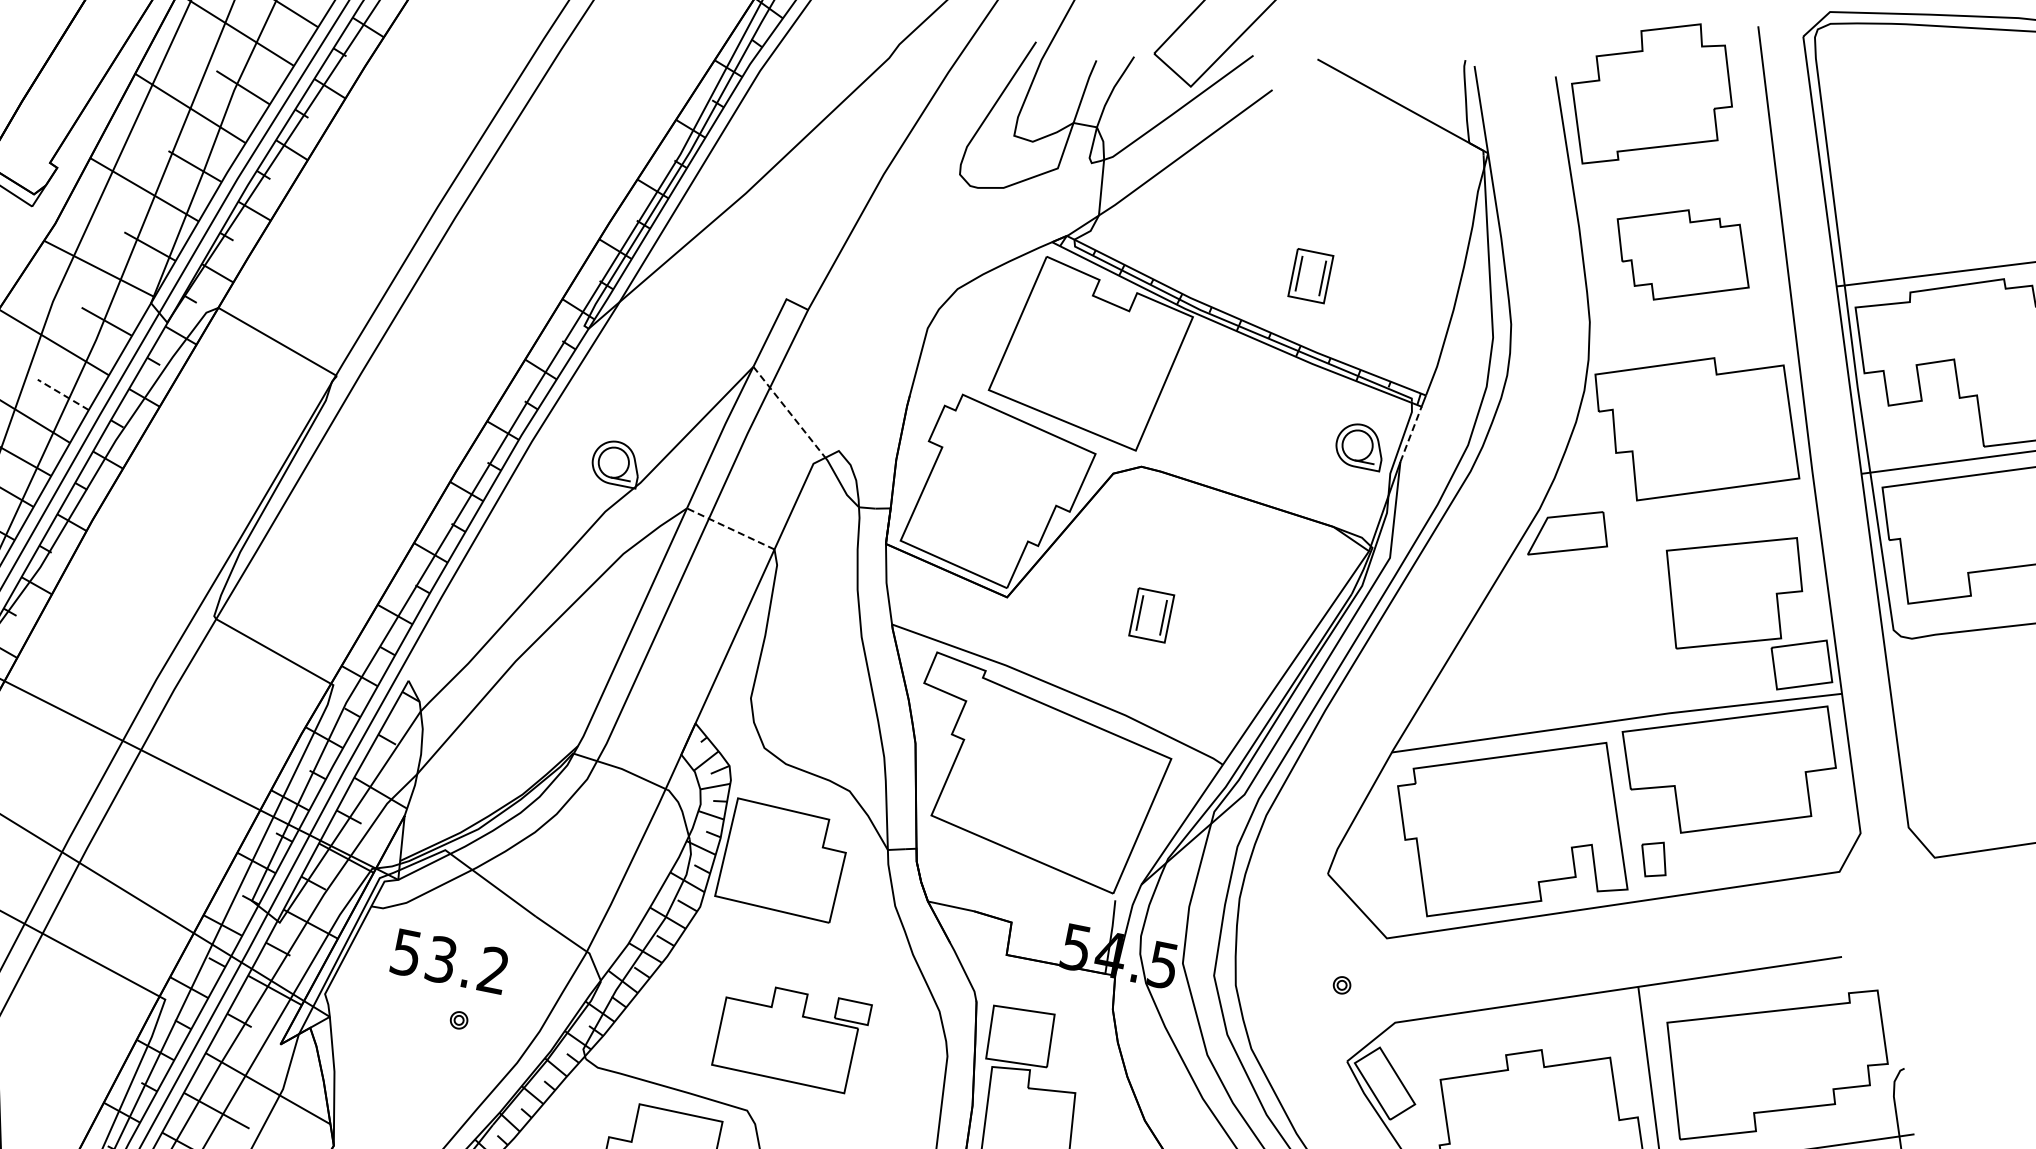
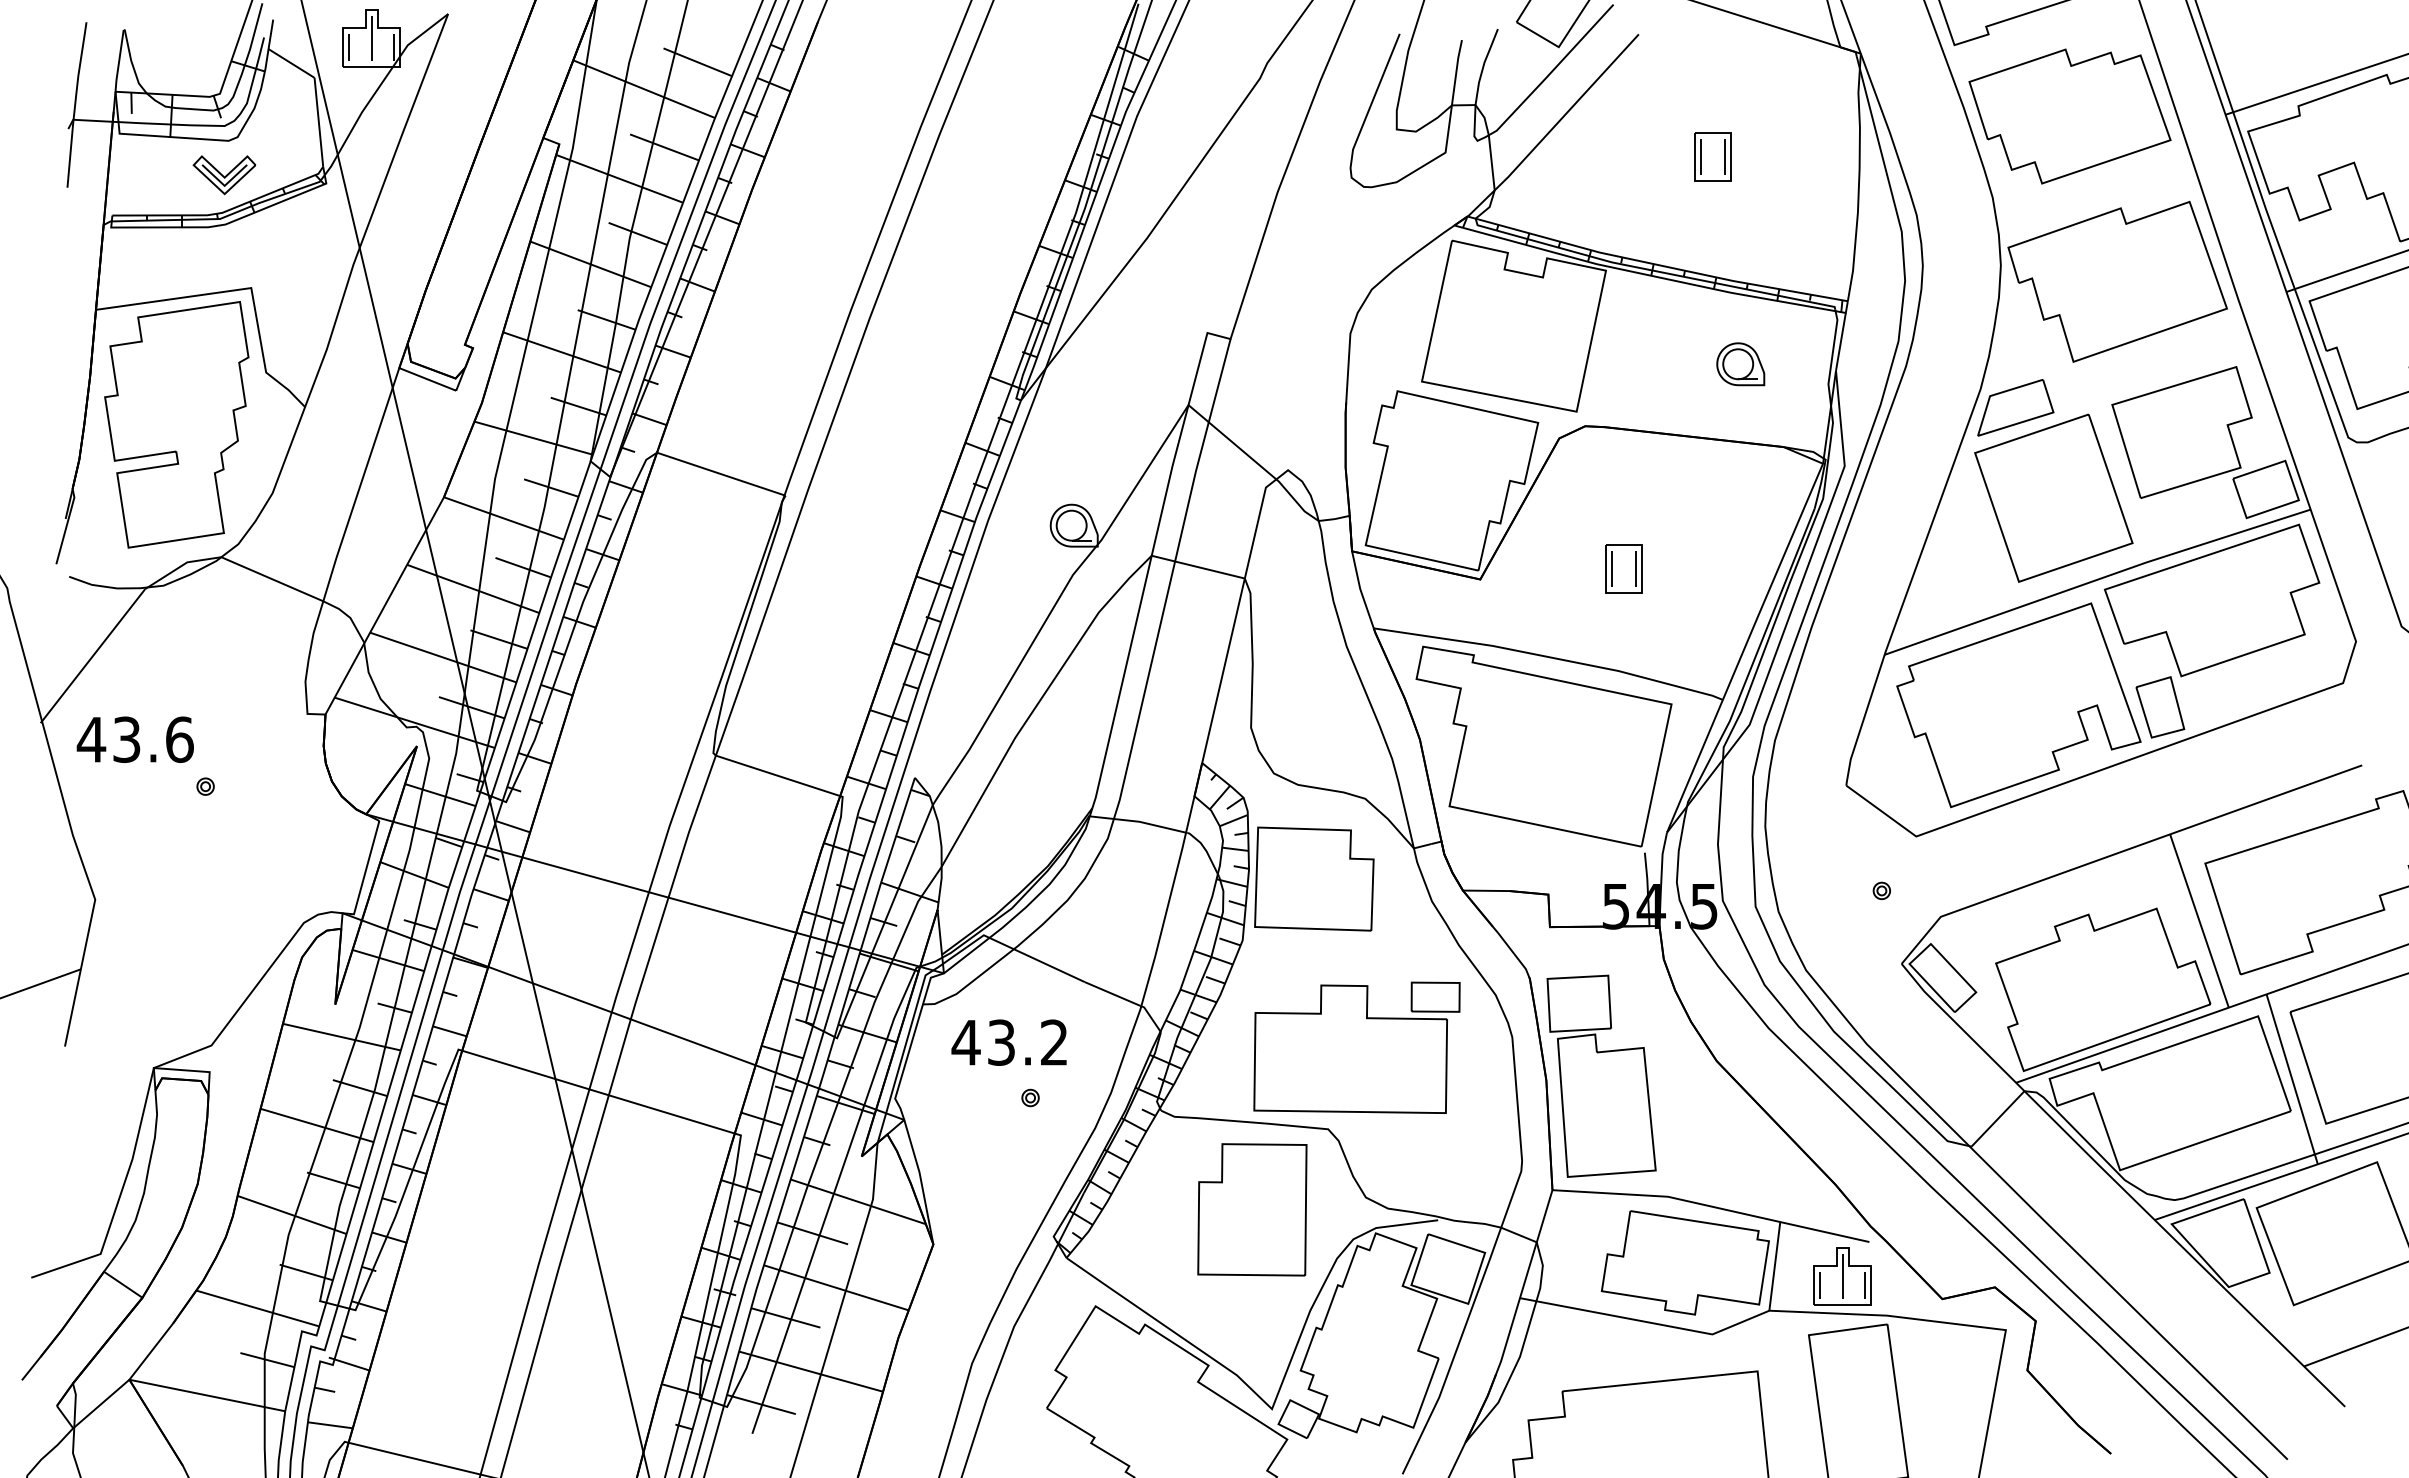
part: (1681, 257) -> (2069, 116), size x1.43
part: (1310, 275) -> (1712, 156), moved
line: (62, 394) -> (522, 567), dashed -> solid
line: (789, 412) -> (1232, 442), dashed -> solid
line: (1410, 433) -> (1840, 341), dashed -> solid
part: (1359, 446) -> (1740, 364), moved
line: (730, 528) -> (1197, 566), dashed -> solid
part: (1590, 630) -> (2053, 497), added
part: (1654, 859) -> (2160, 707), size x1.67
text: (405, 952) -> (965, 1042), 53.2 -> 43.2
part: (791, 1035) -> (1356, 1047), size x1.43

